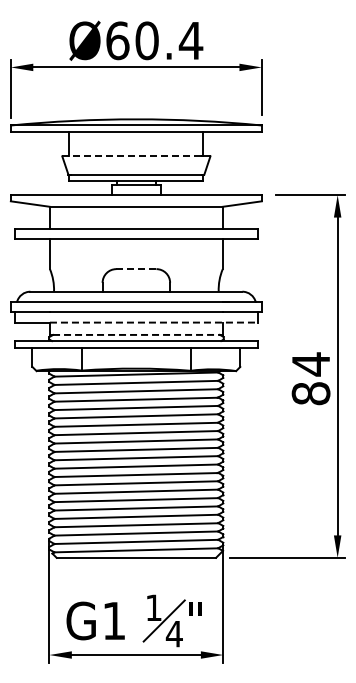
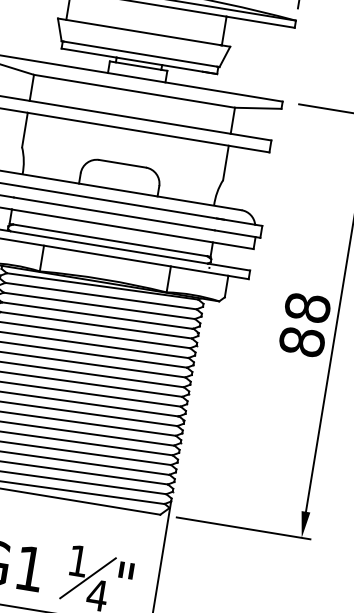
line: (132, 156) -> (139, 32), dashed -> solid
line: (136, 269) -> (122, 164), dashed -> solid
line: (153, 322) -> (132, 229), dashed -> solid
line: (136, 334) -> (110, 239), dashed -> solid
text: (310, 364) -> (306, 307), 84 -> 88

